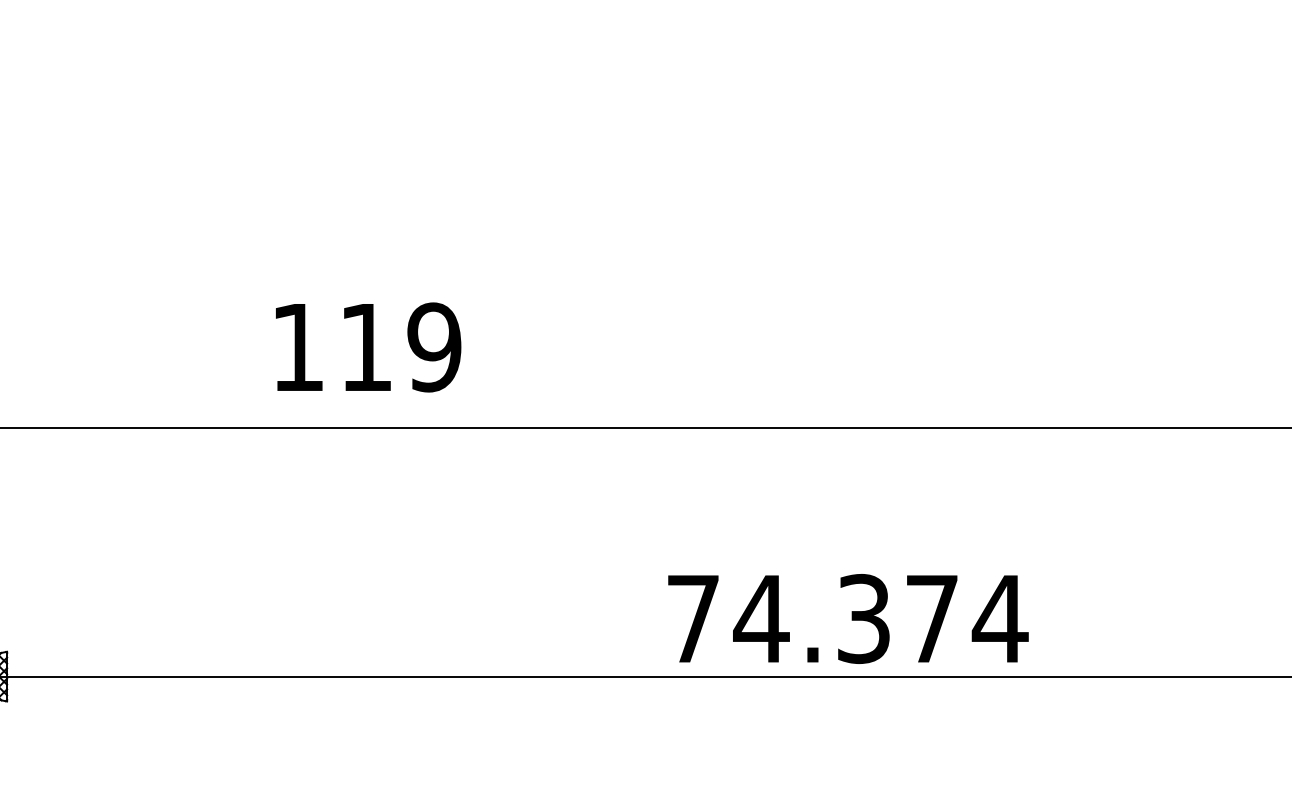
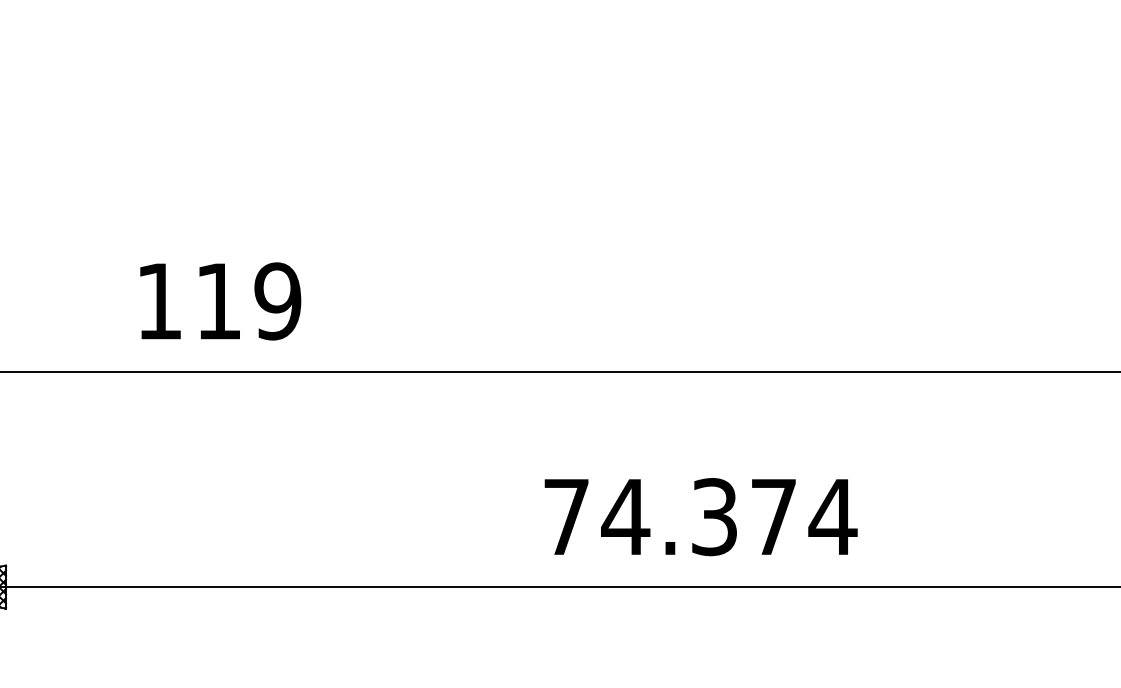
text: (368, 347) -> (220, 301), moved
text: (847, 619) -> (700, 517), moved

